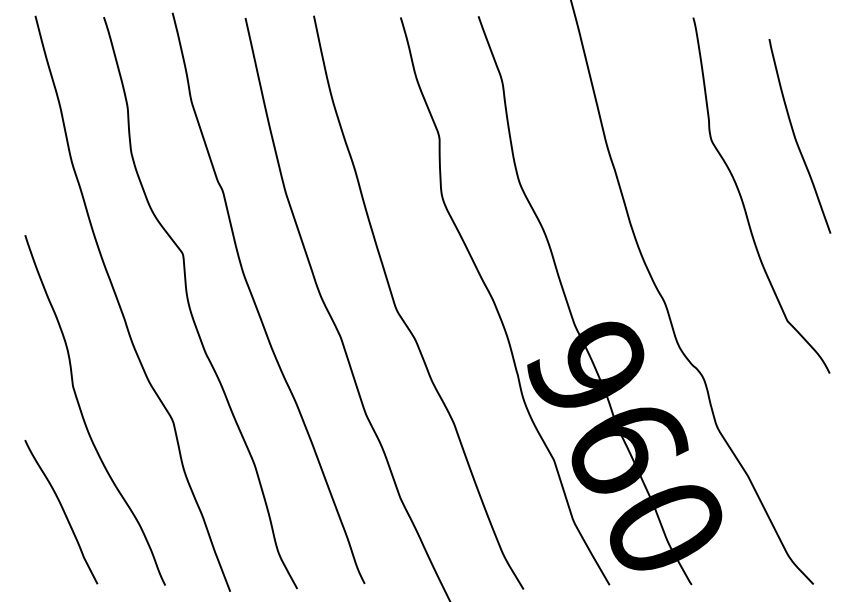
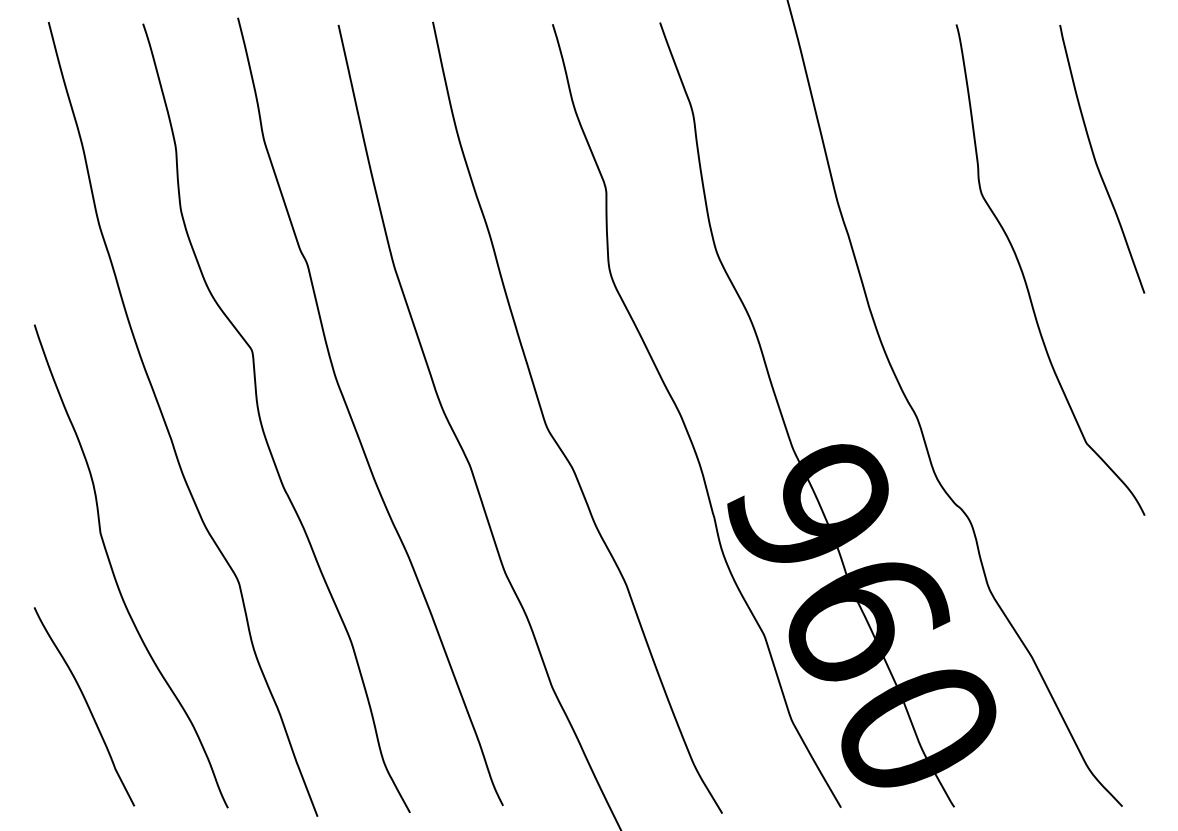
curve: (796, 138) -> (1097, 162), moved

